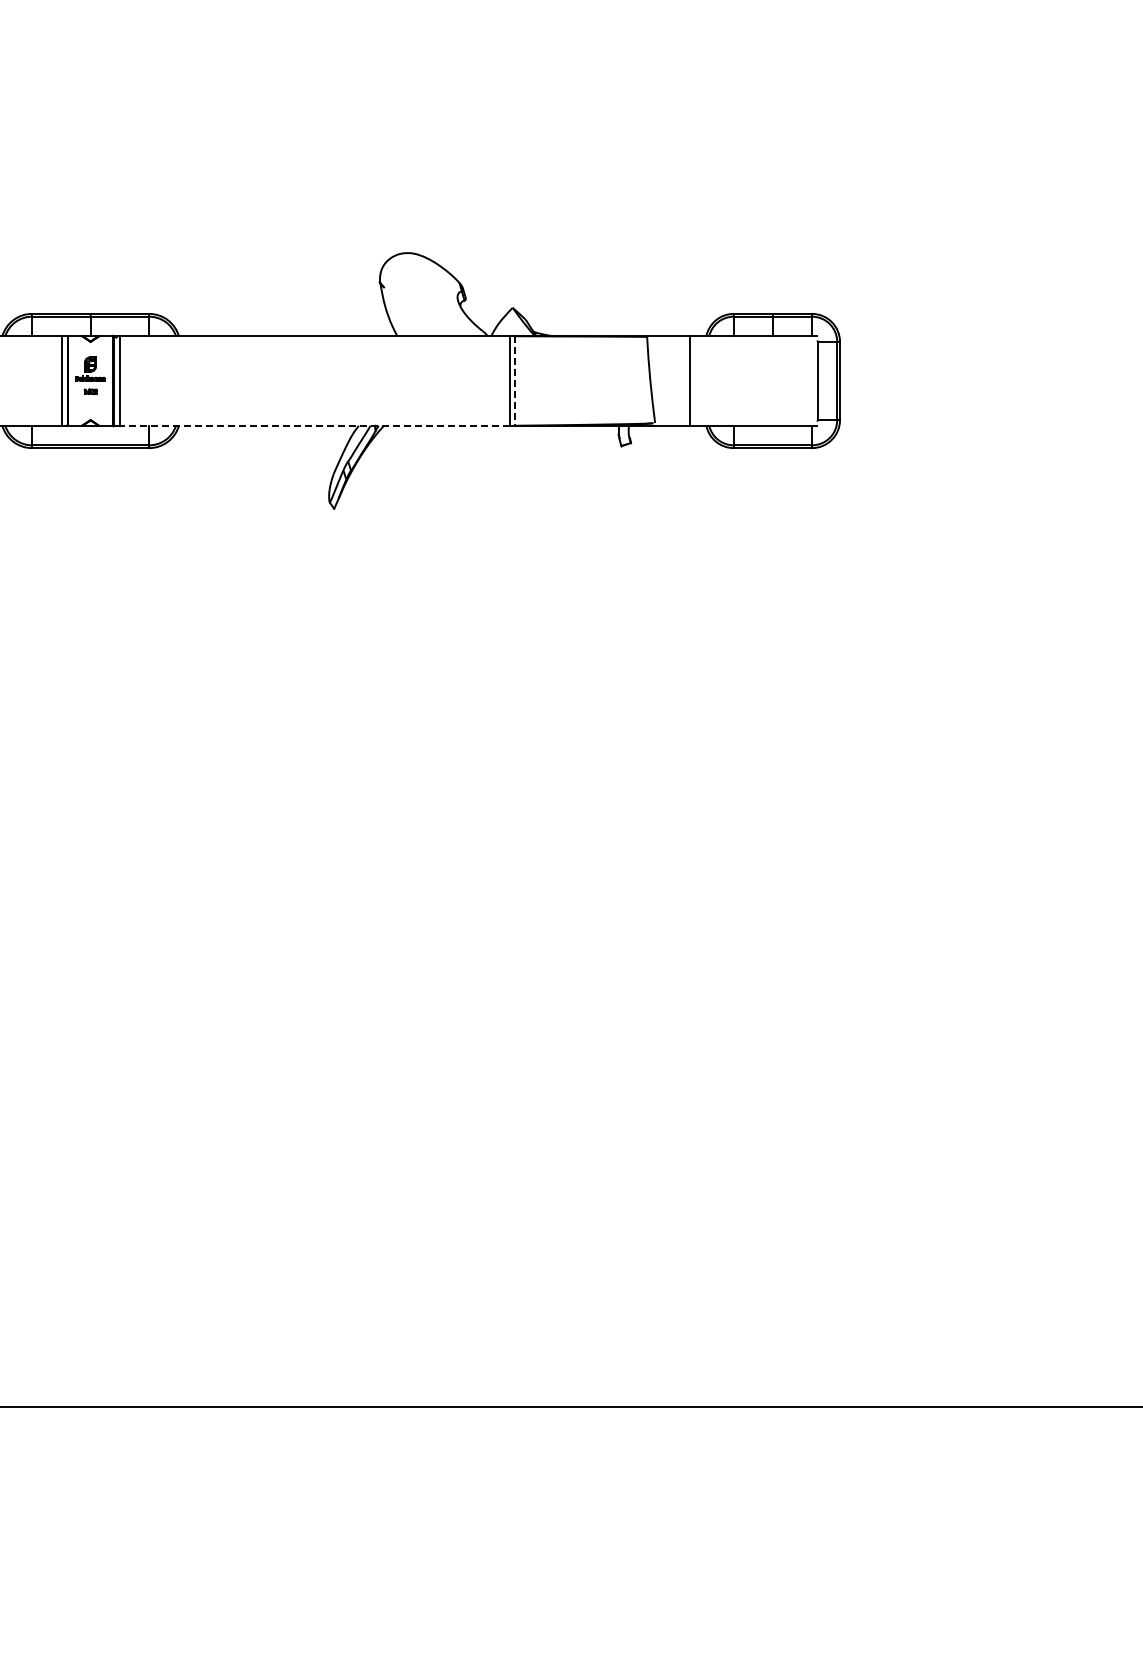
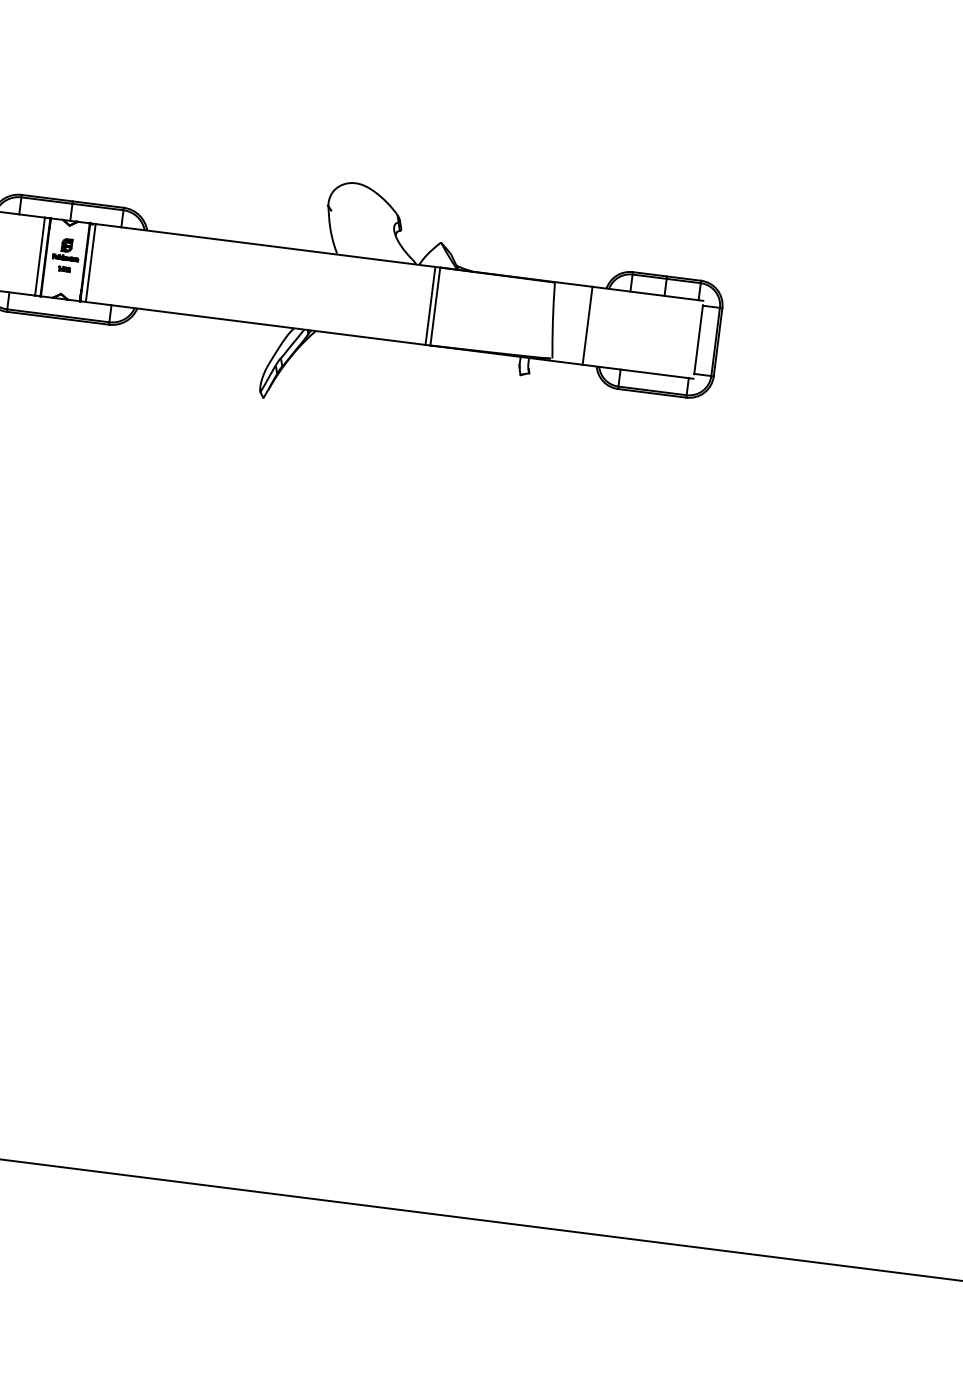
line: (515, 381) -> (435, 306), dashed -> solid
line: (314, 425) -> (255, 323), dashed -> solid

